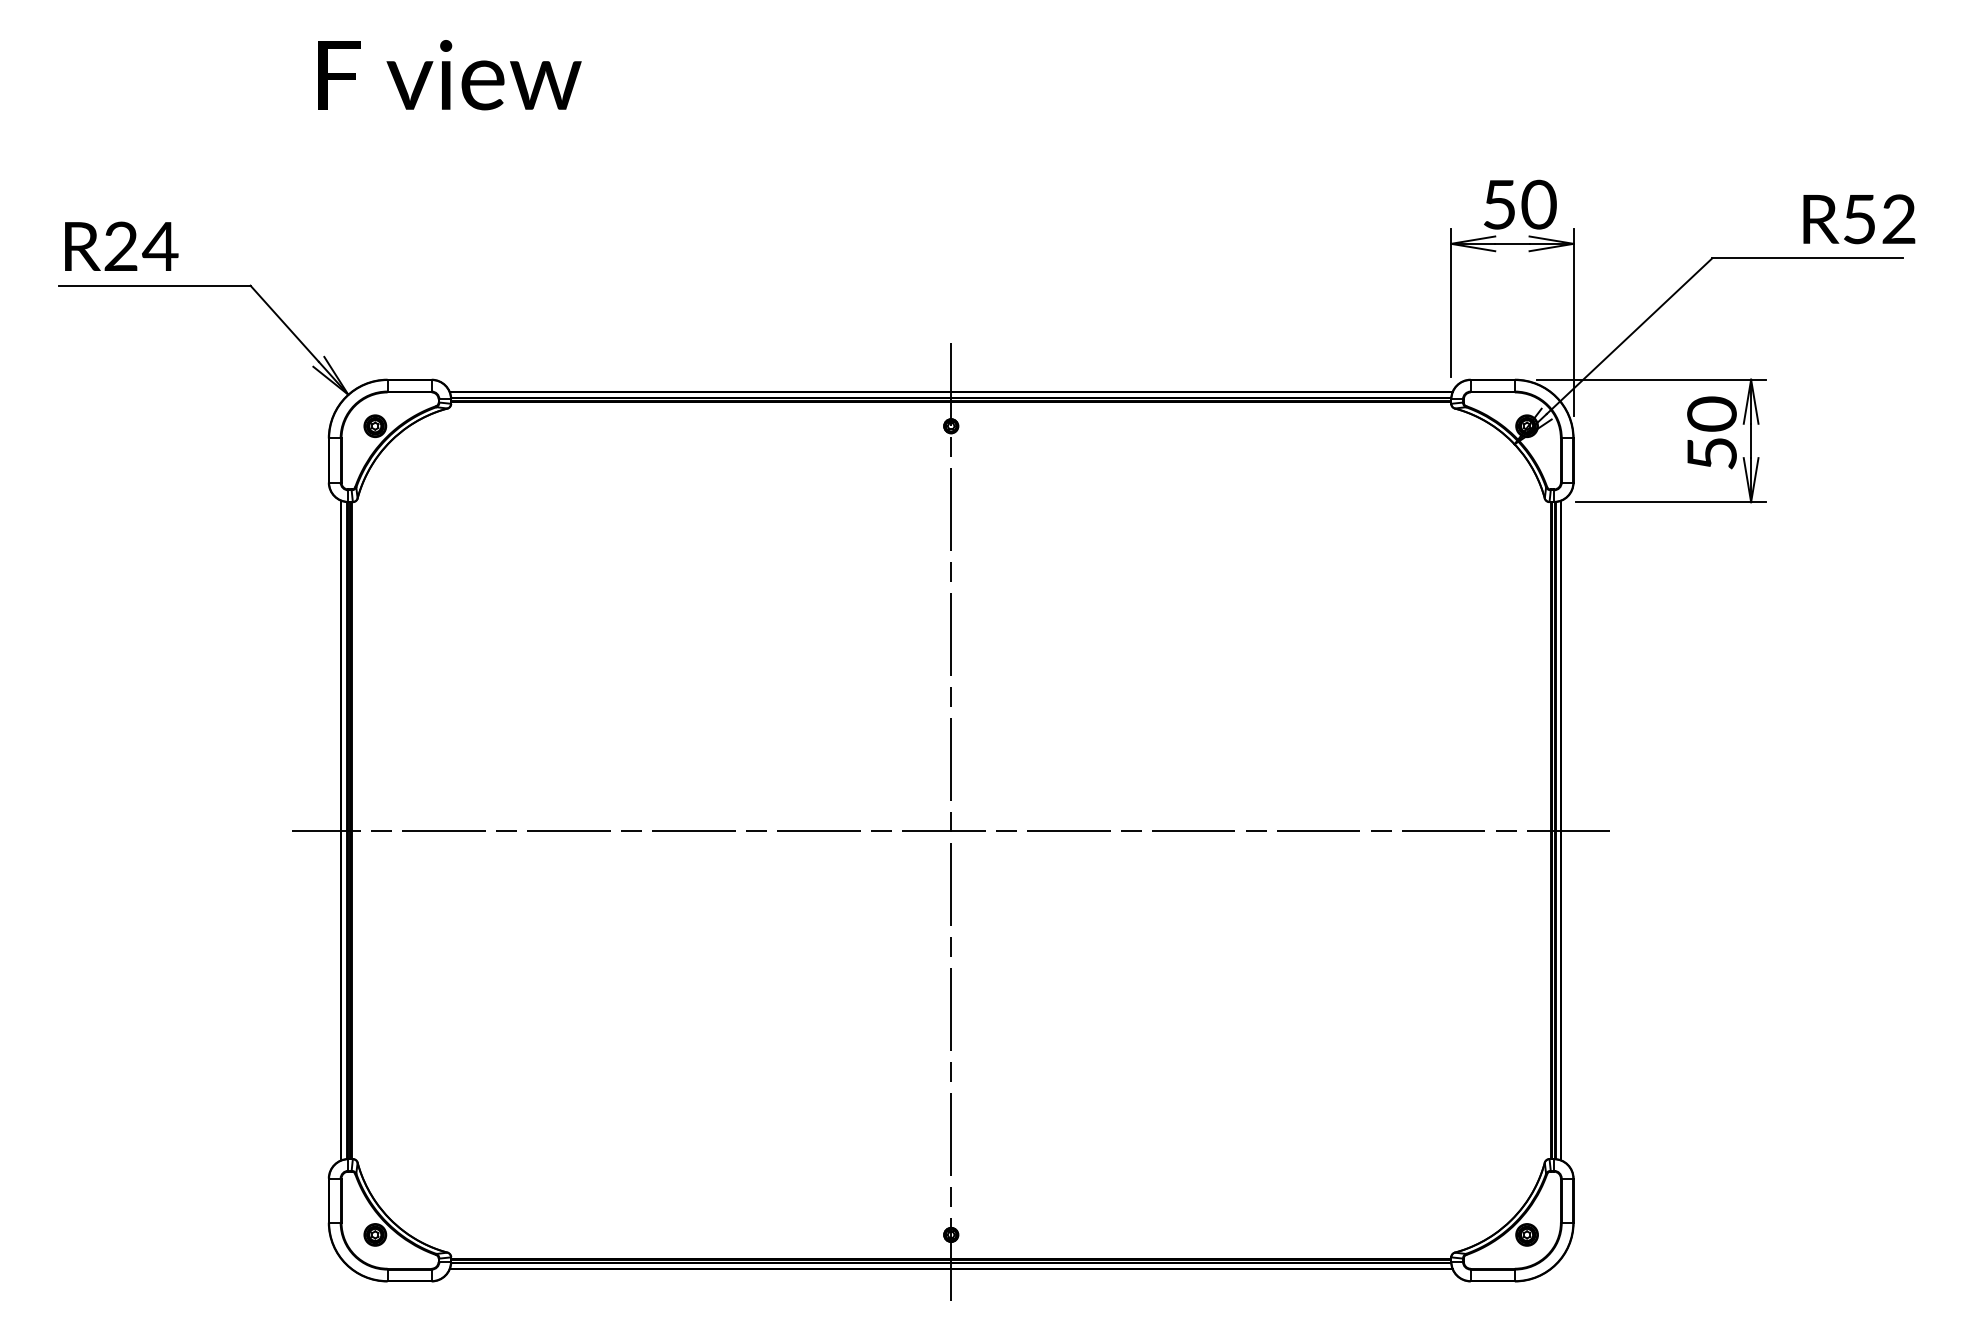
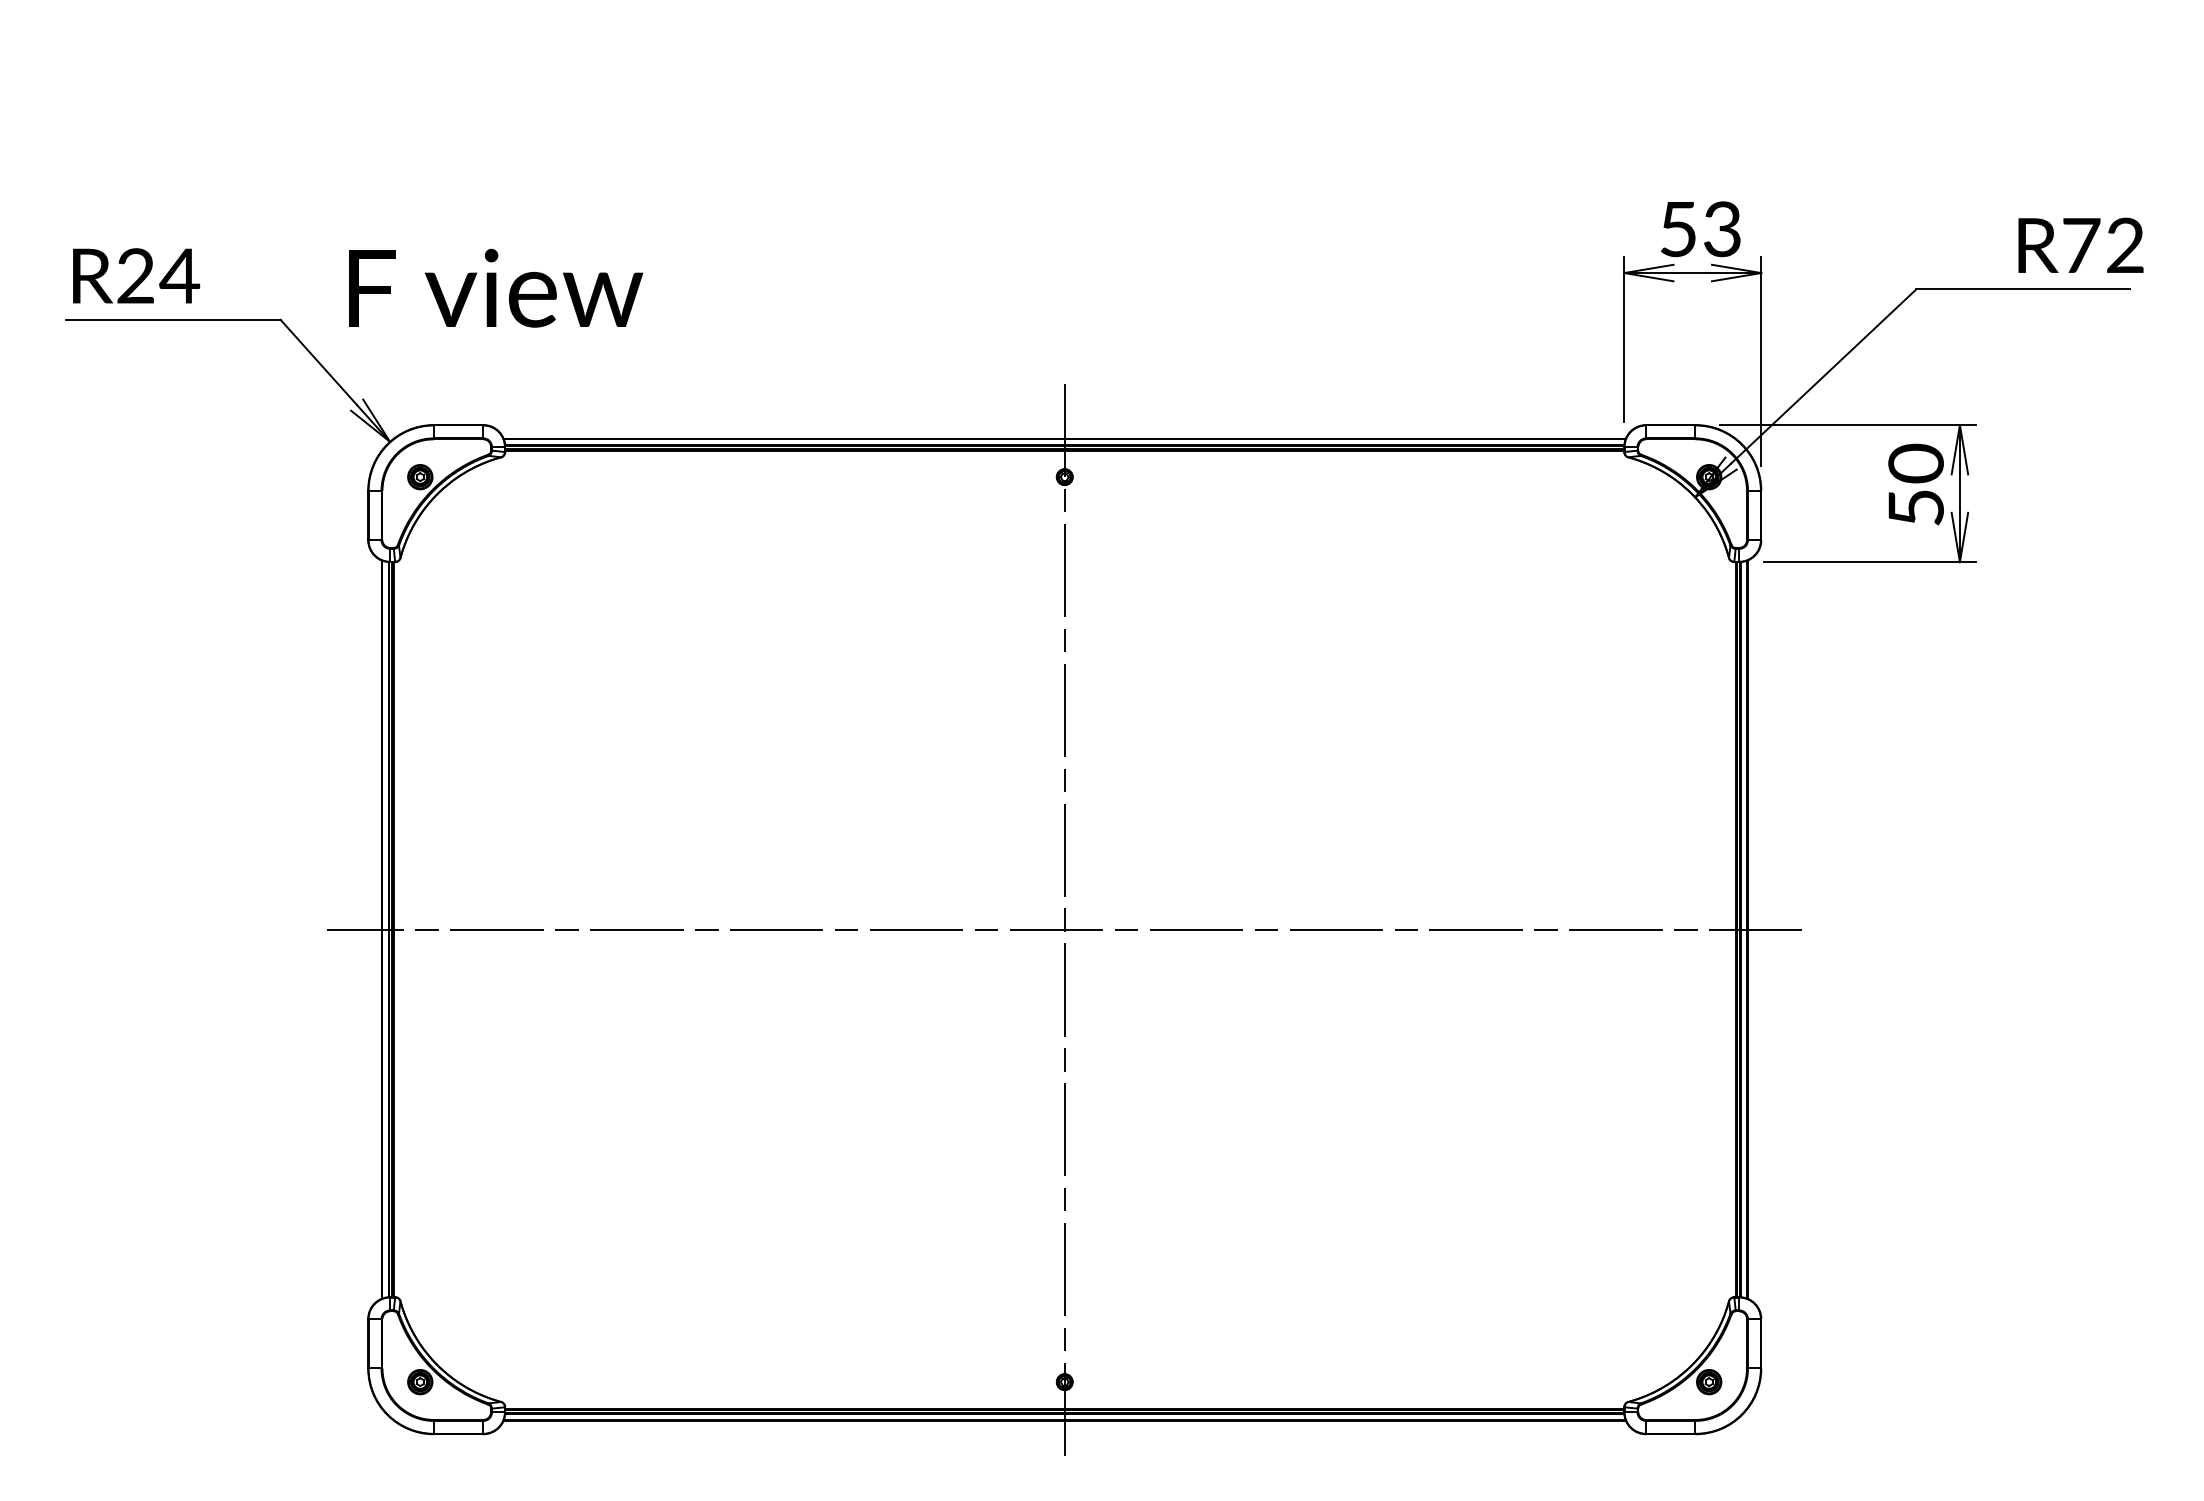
text: (450, 74) -> (496, 287), moved
text: (1538, 204) -> (1722, 229), 50 -> 53
text: (1859, 219) -> (2081, 245), R52 -> R72

